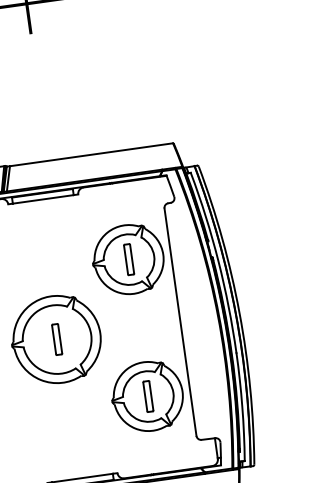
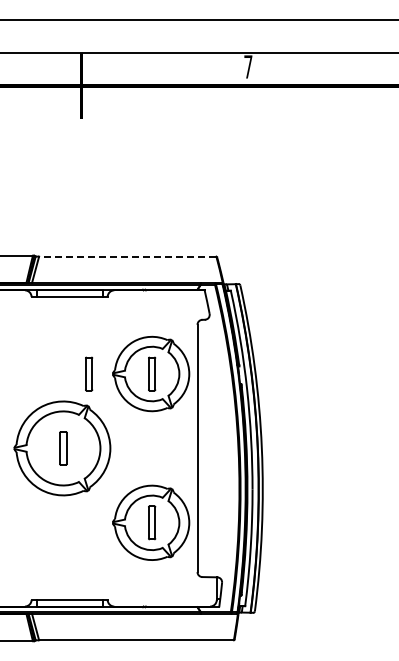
line: (91, 154) -> (127, 256), solid -> dashed
part: (71, 267) -> (89, 373), added

